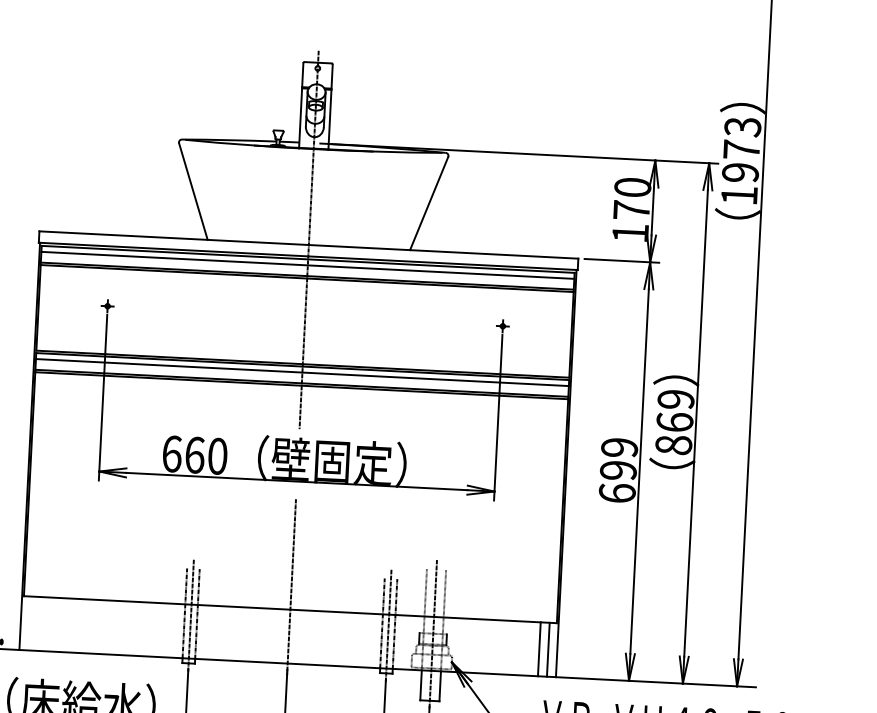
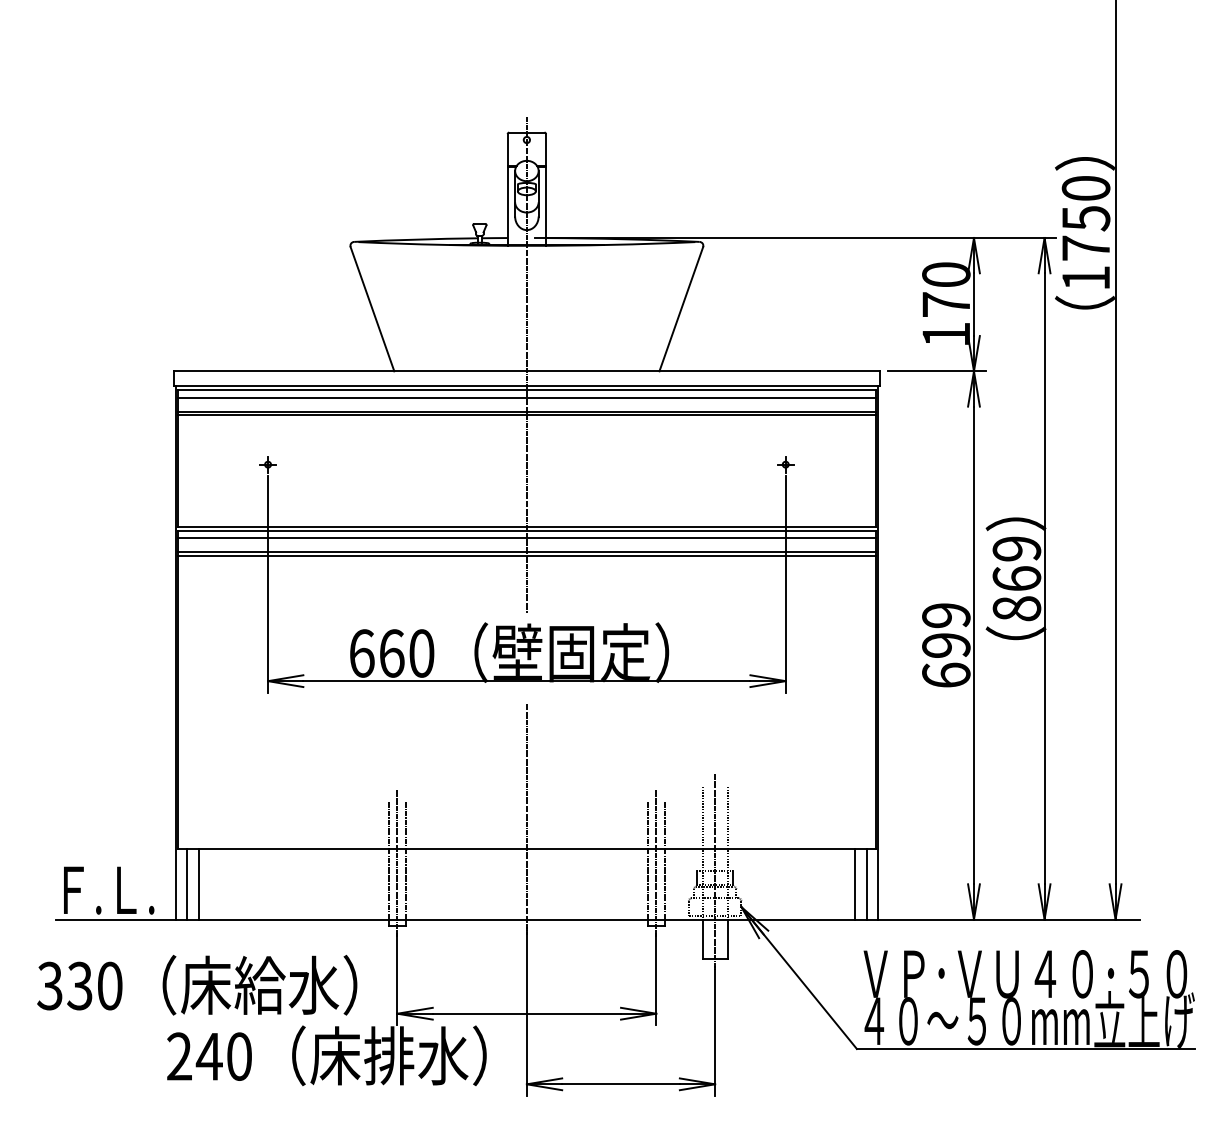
text: (741, 149) -> (1085, 218), 1973 -> 1750
line: (29, 623) -> (187, 884), added
line: (39, 624) -> (199, 884), added

